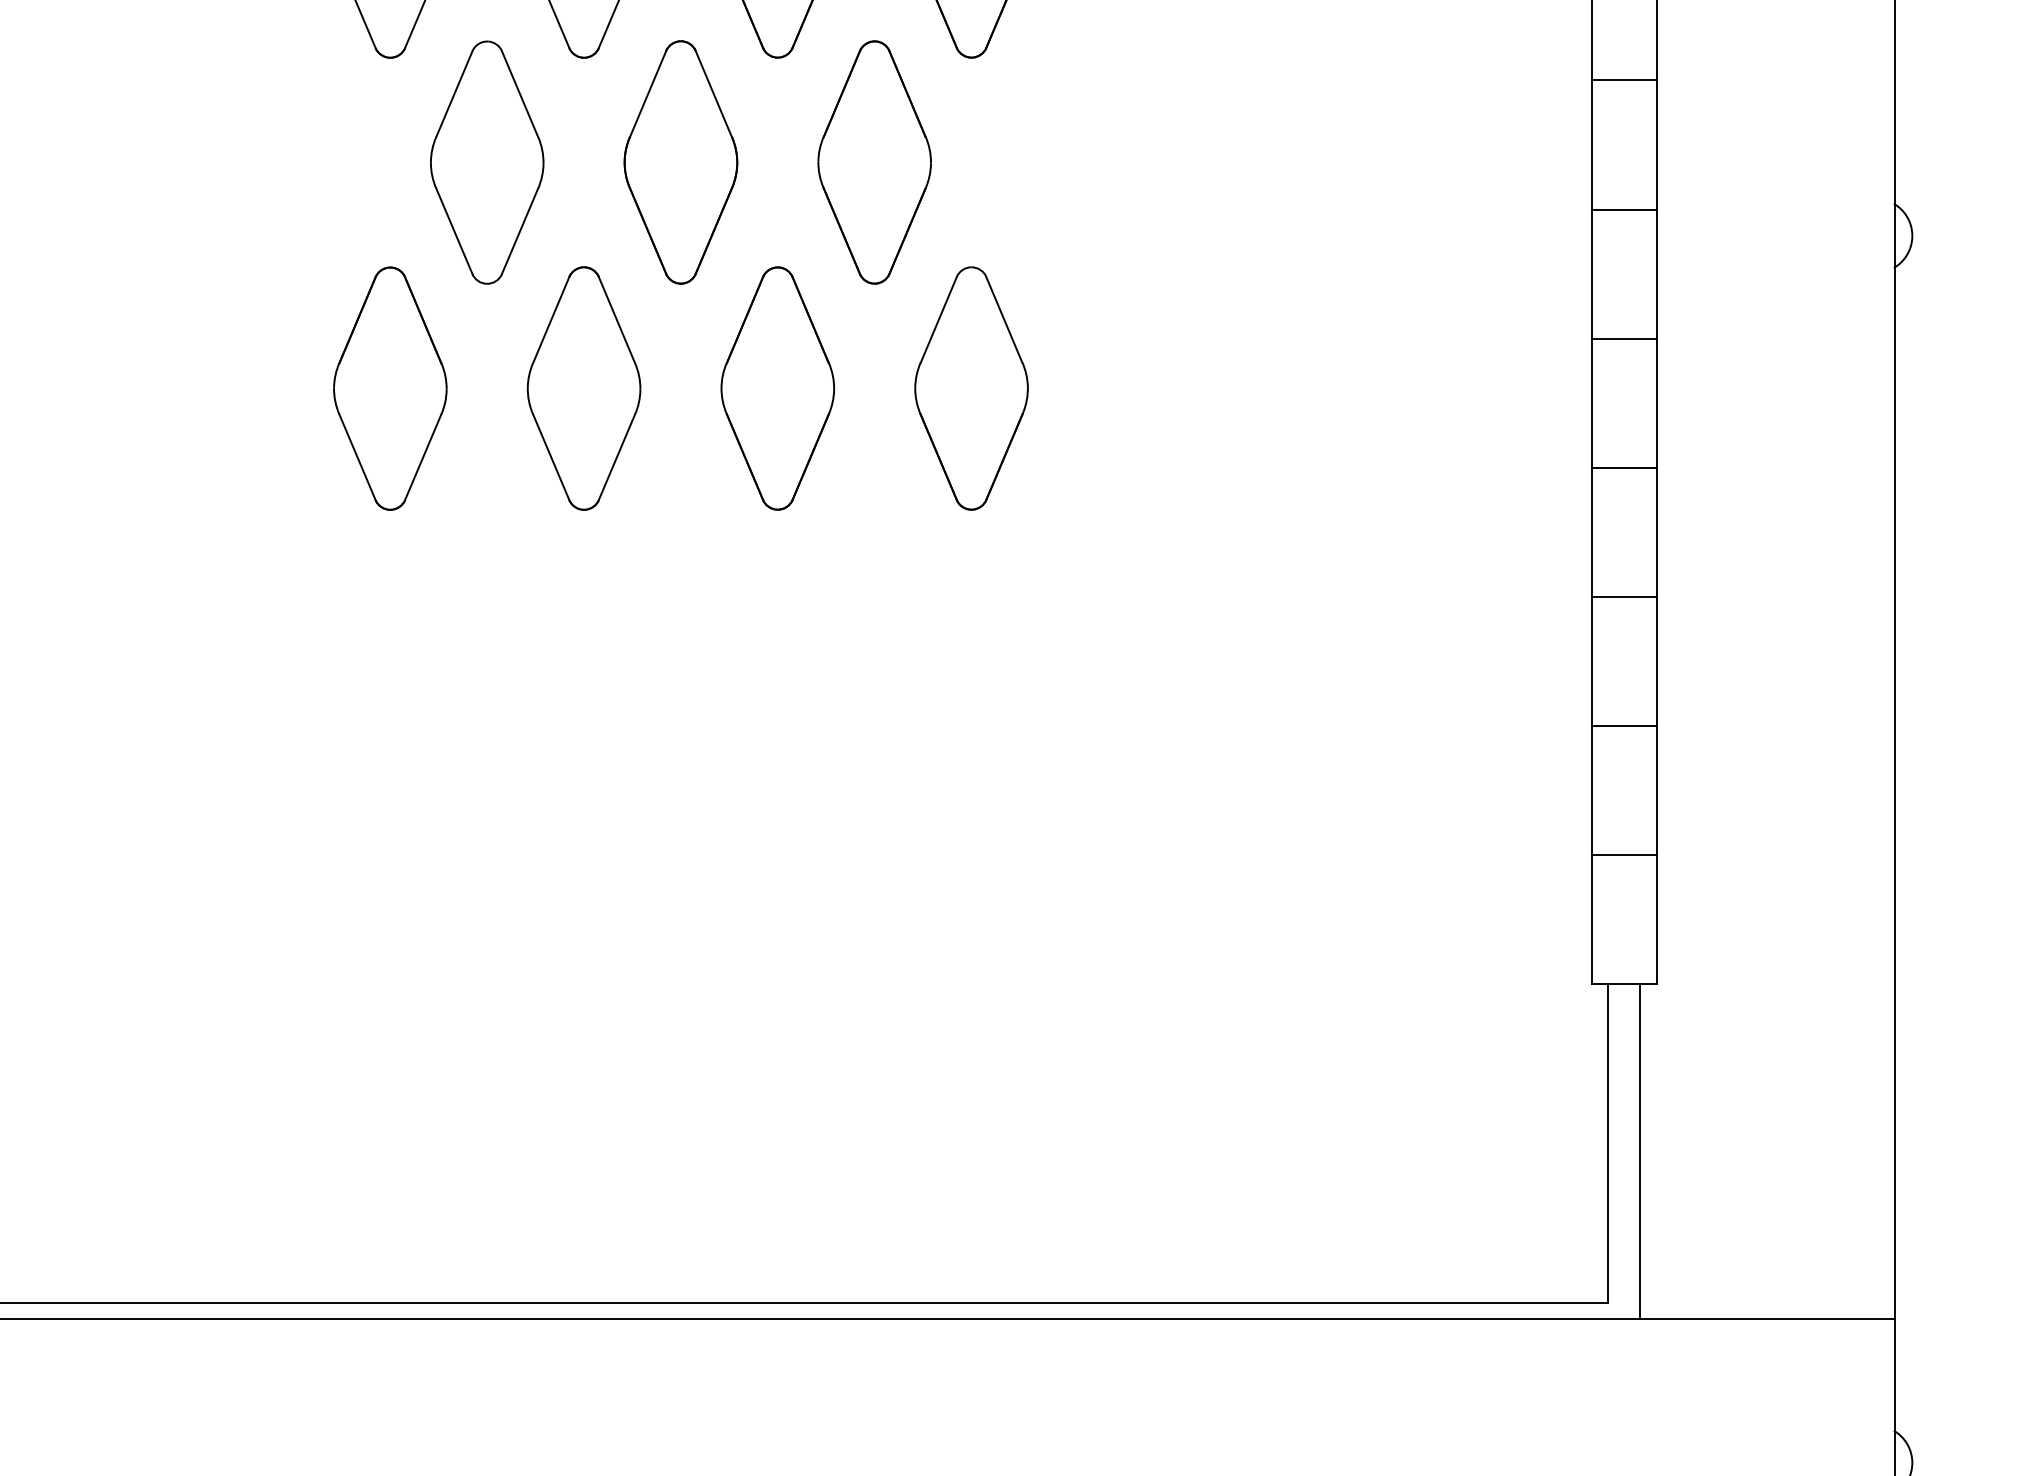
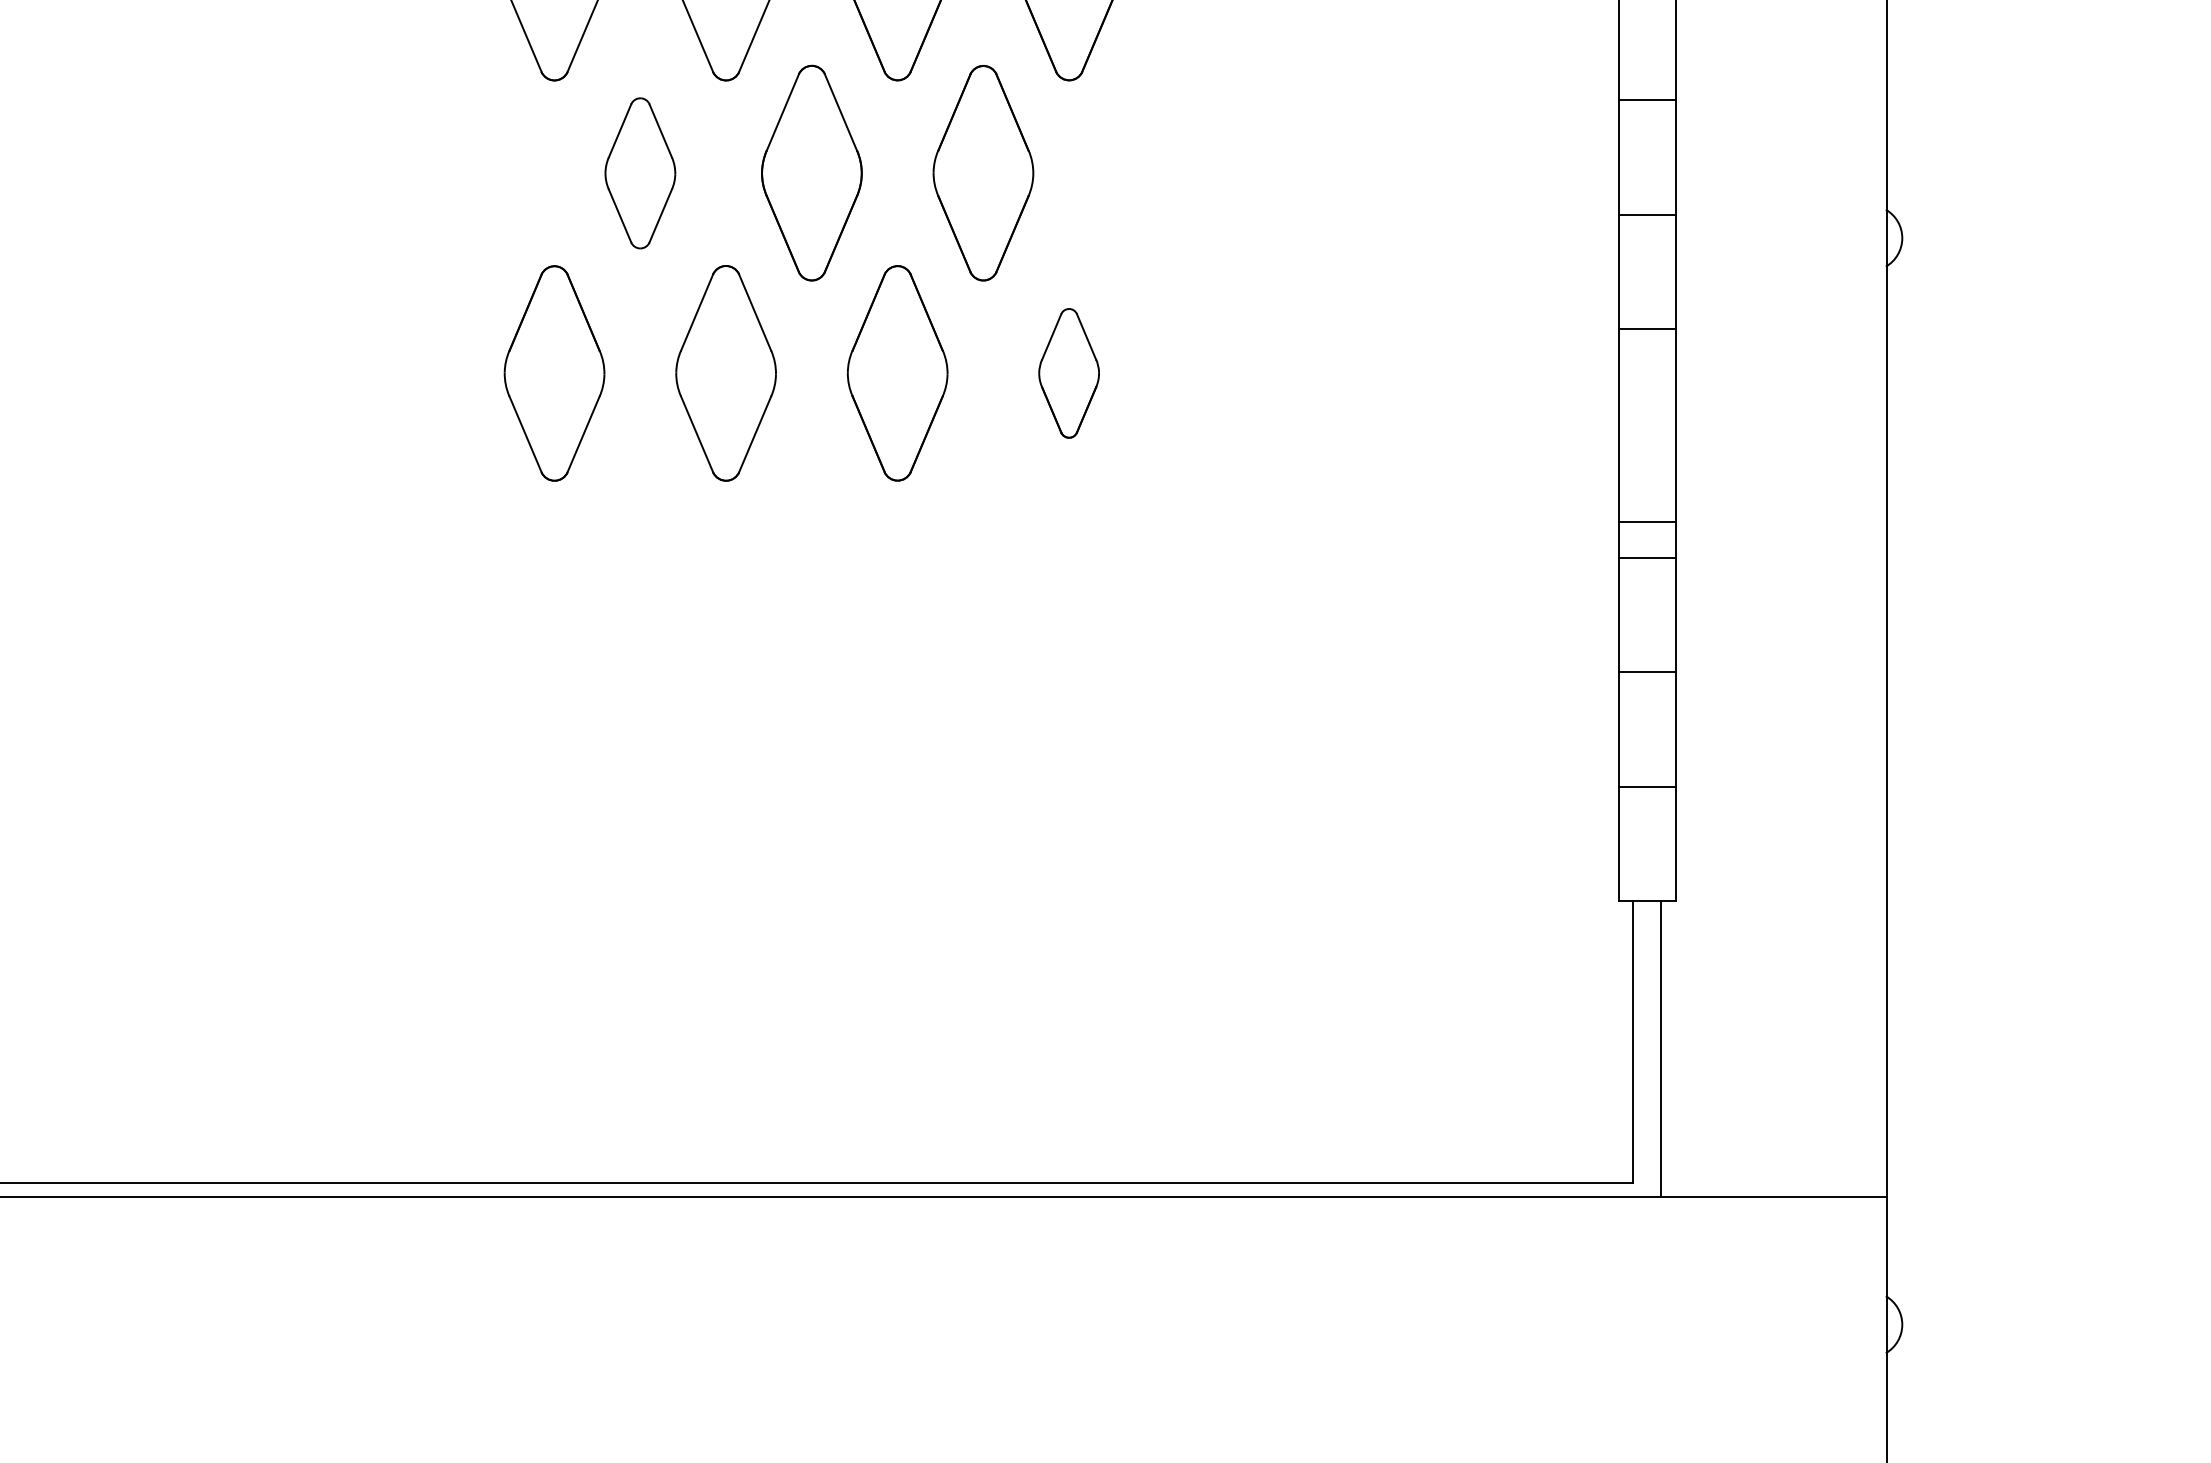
part: (487, 162) -> (640, 173), size x0.7
part: (970, 388) -> (1068, 373), size x0.6
line: (1623, 467) -> (1646, 521), moved

